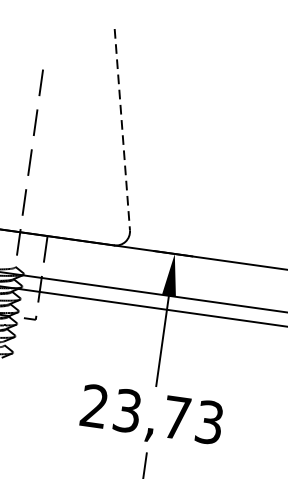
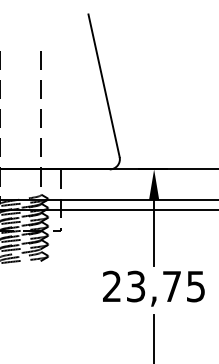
line: (122, 129) -> (104, 85), dashed -> solid
text: (209, 420) -> (195, 285), 23,73 -> 23,75

